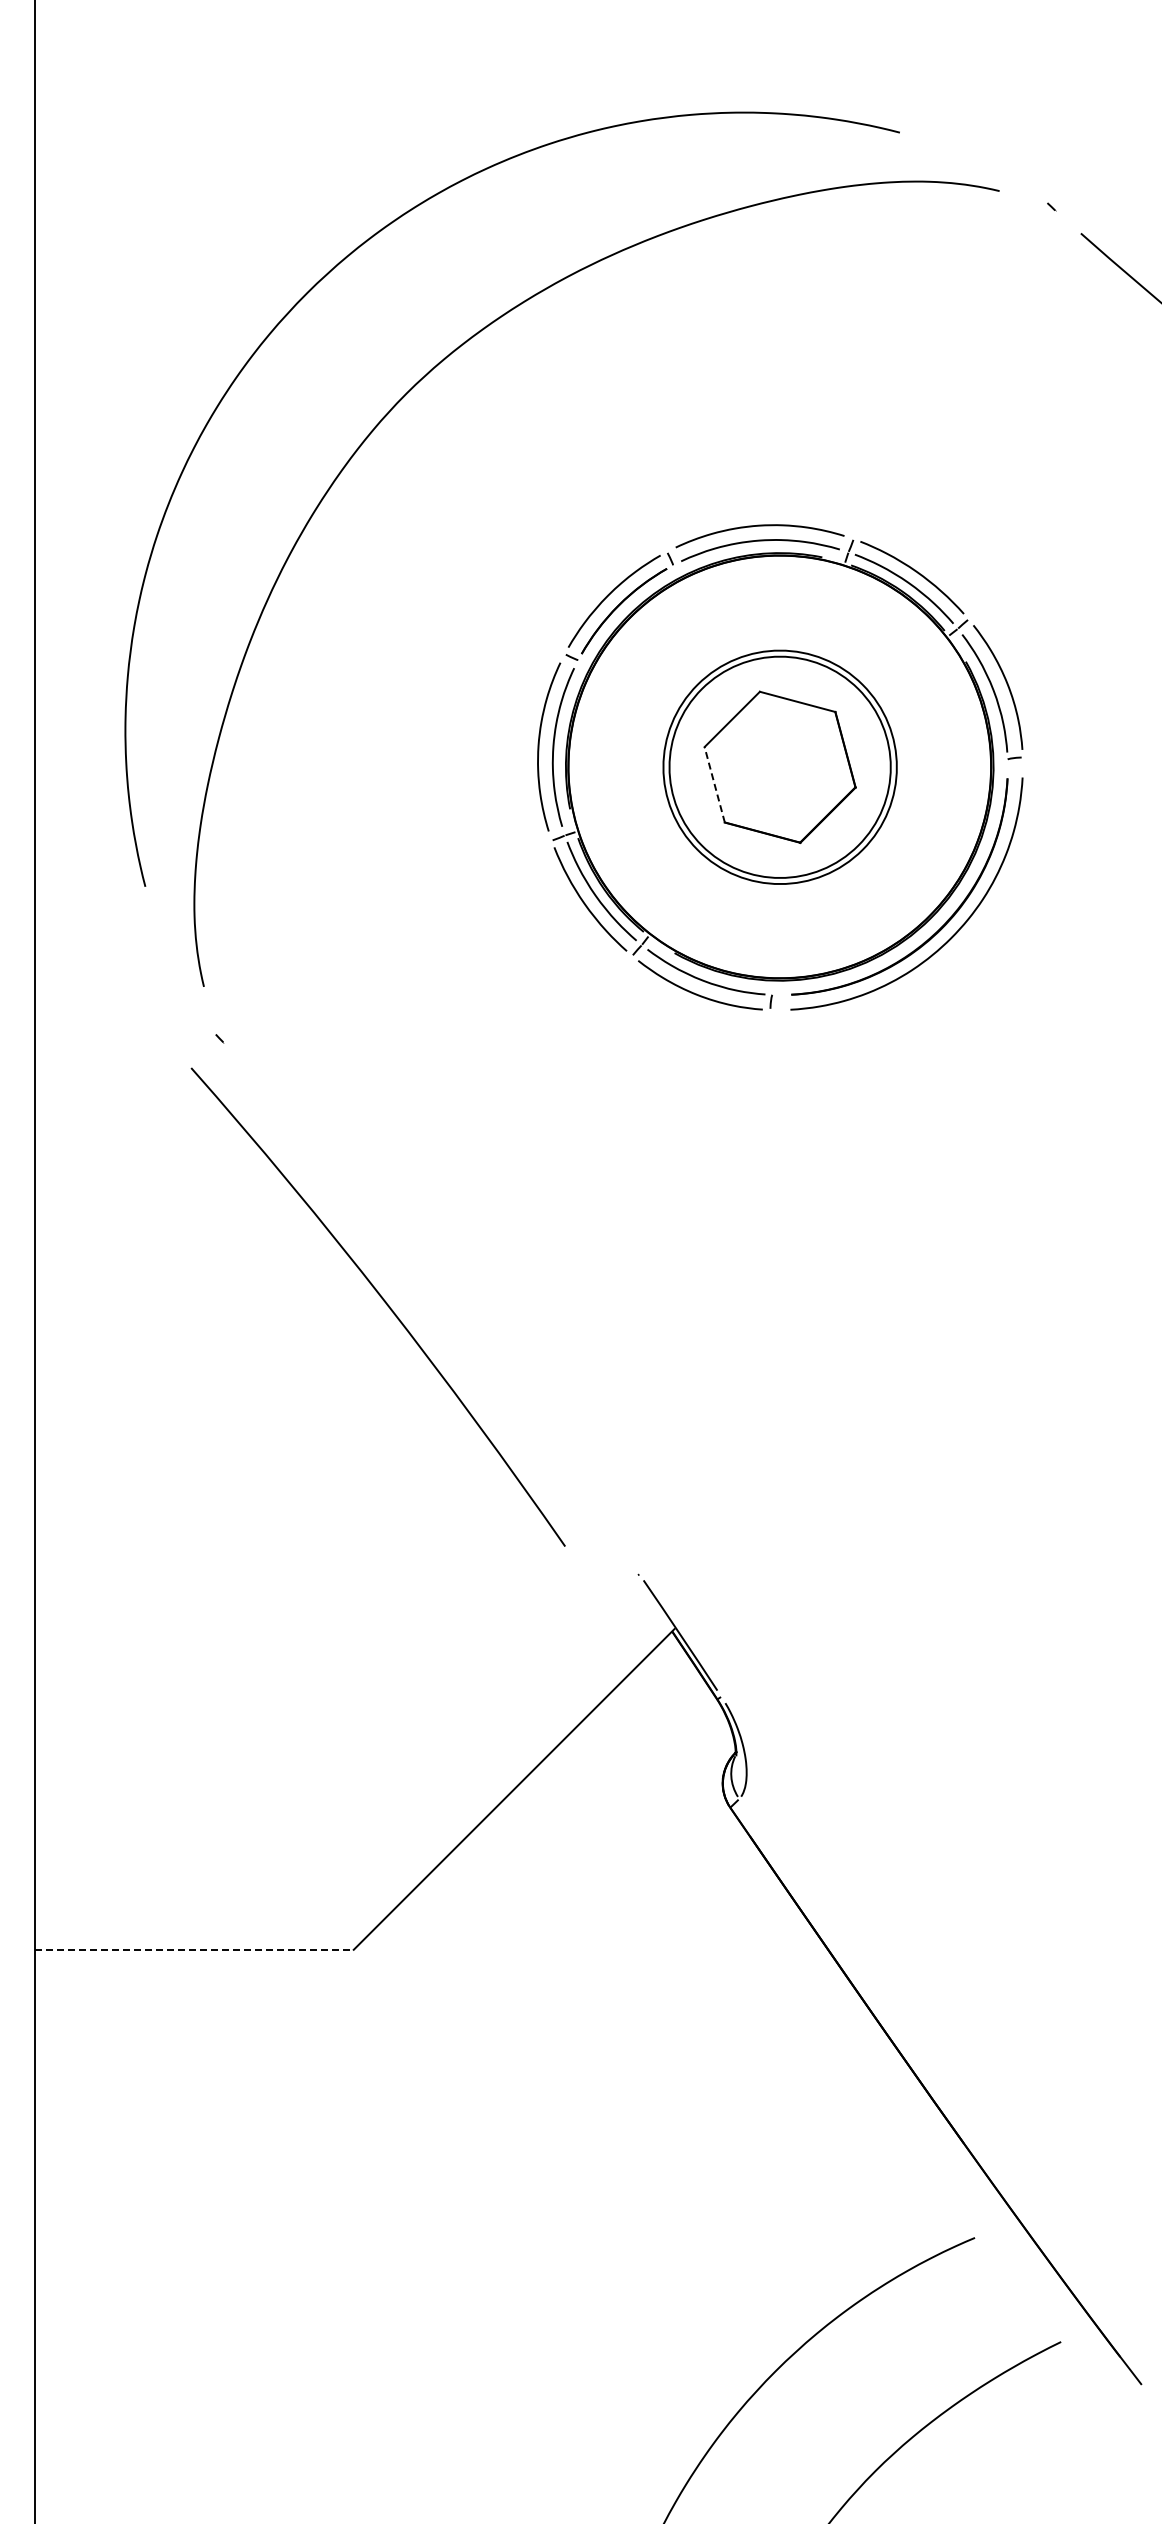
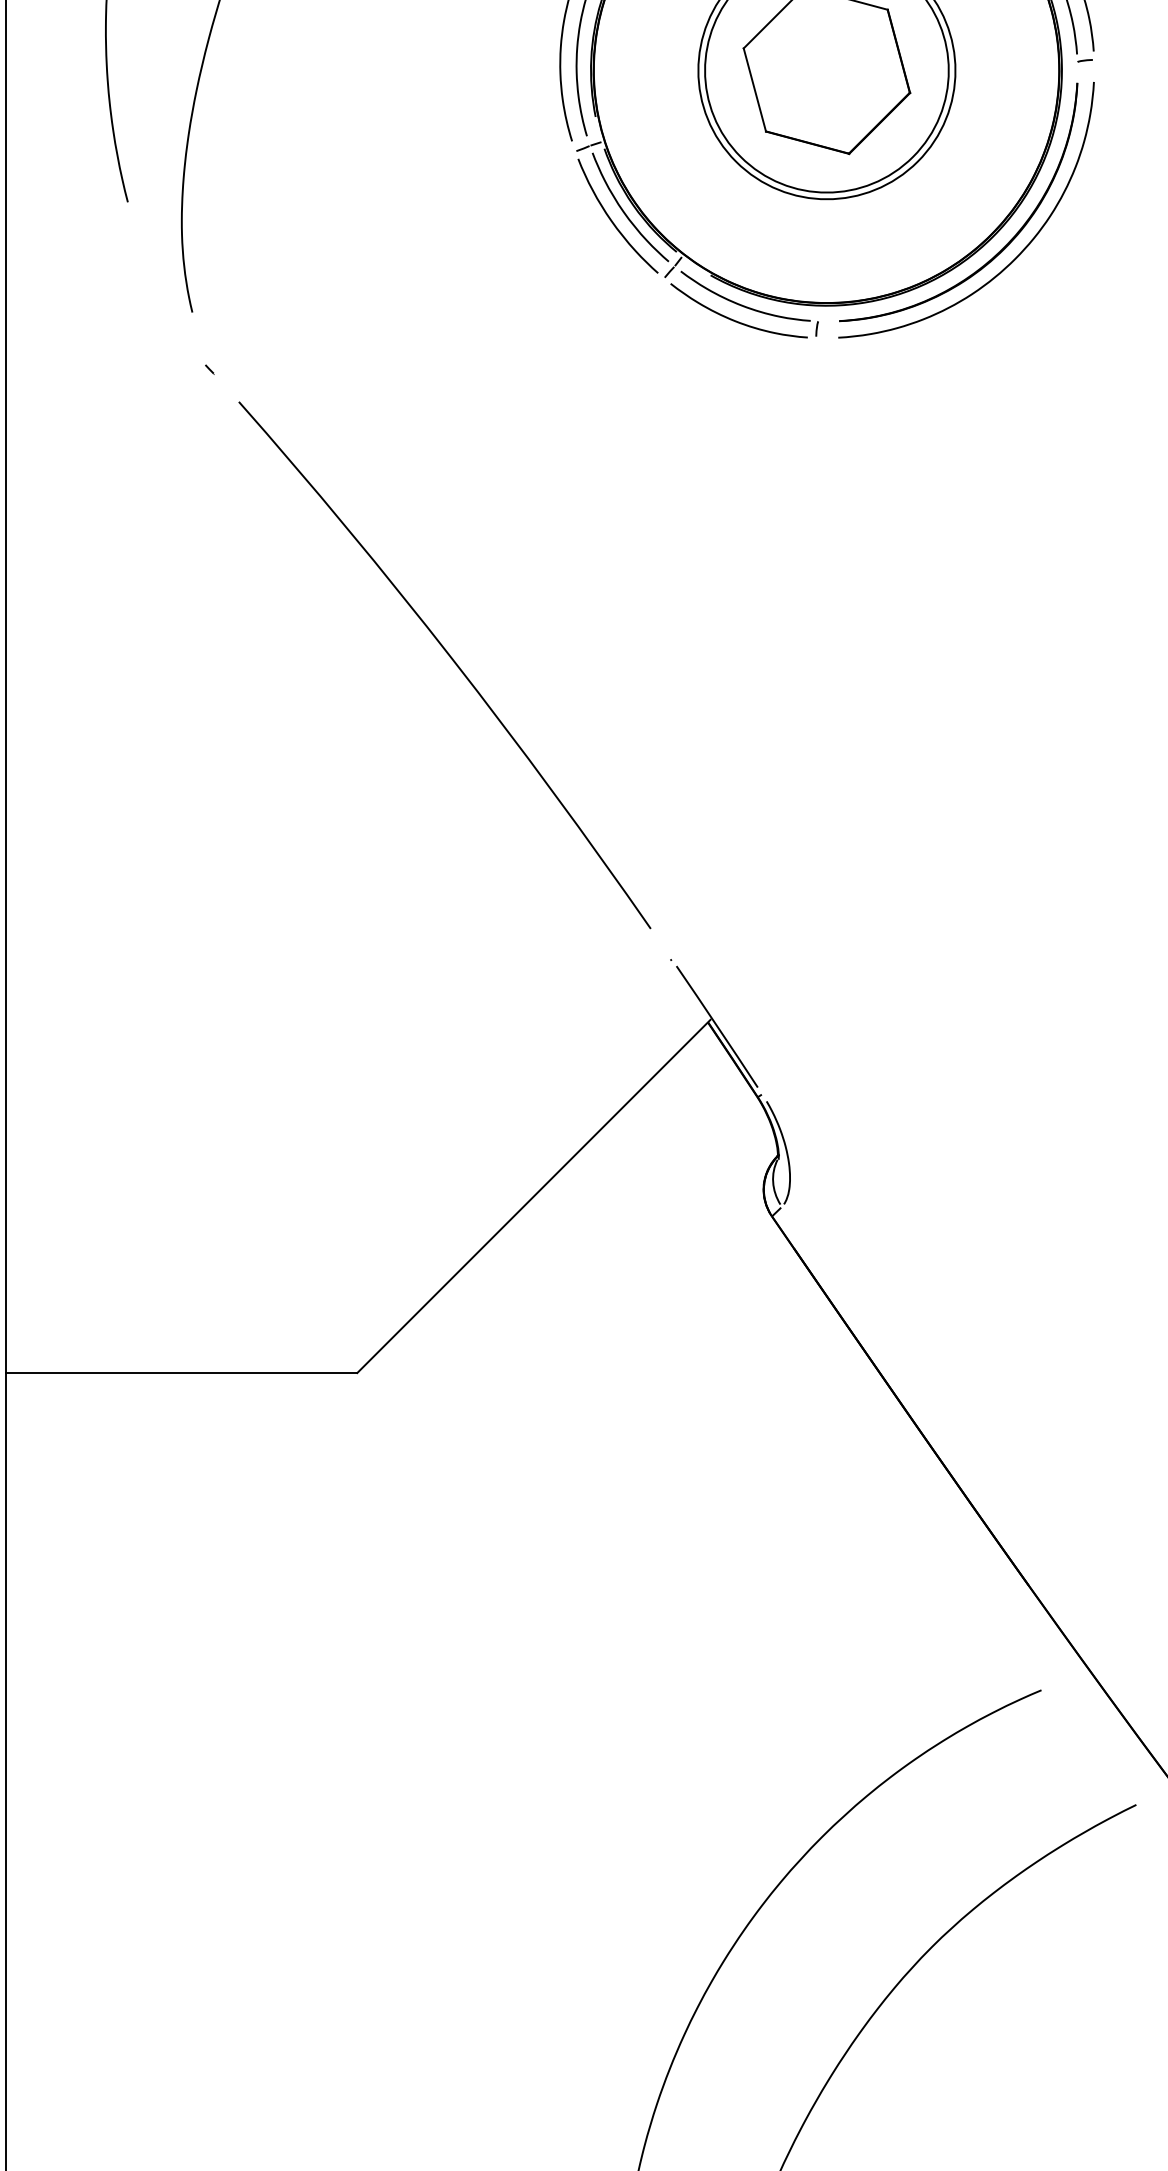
line: (714, 784) -> (754, 89), dashed -> solid
curve: (383, 1301) -> (450, 659), moved
line: (194, 1949) -> (181, 1372), dashed -> solid

